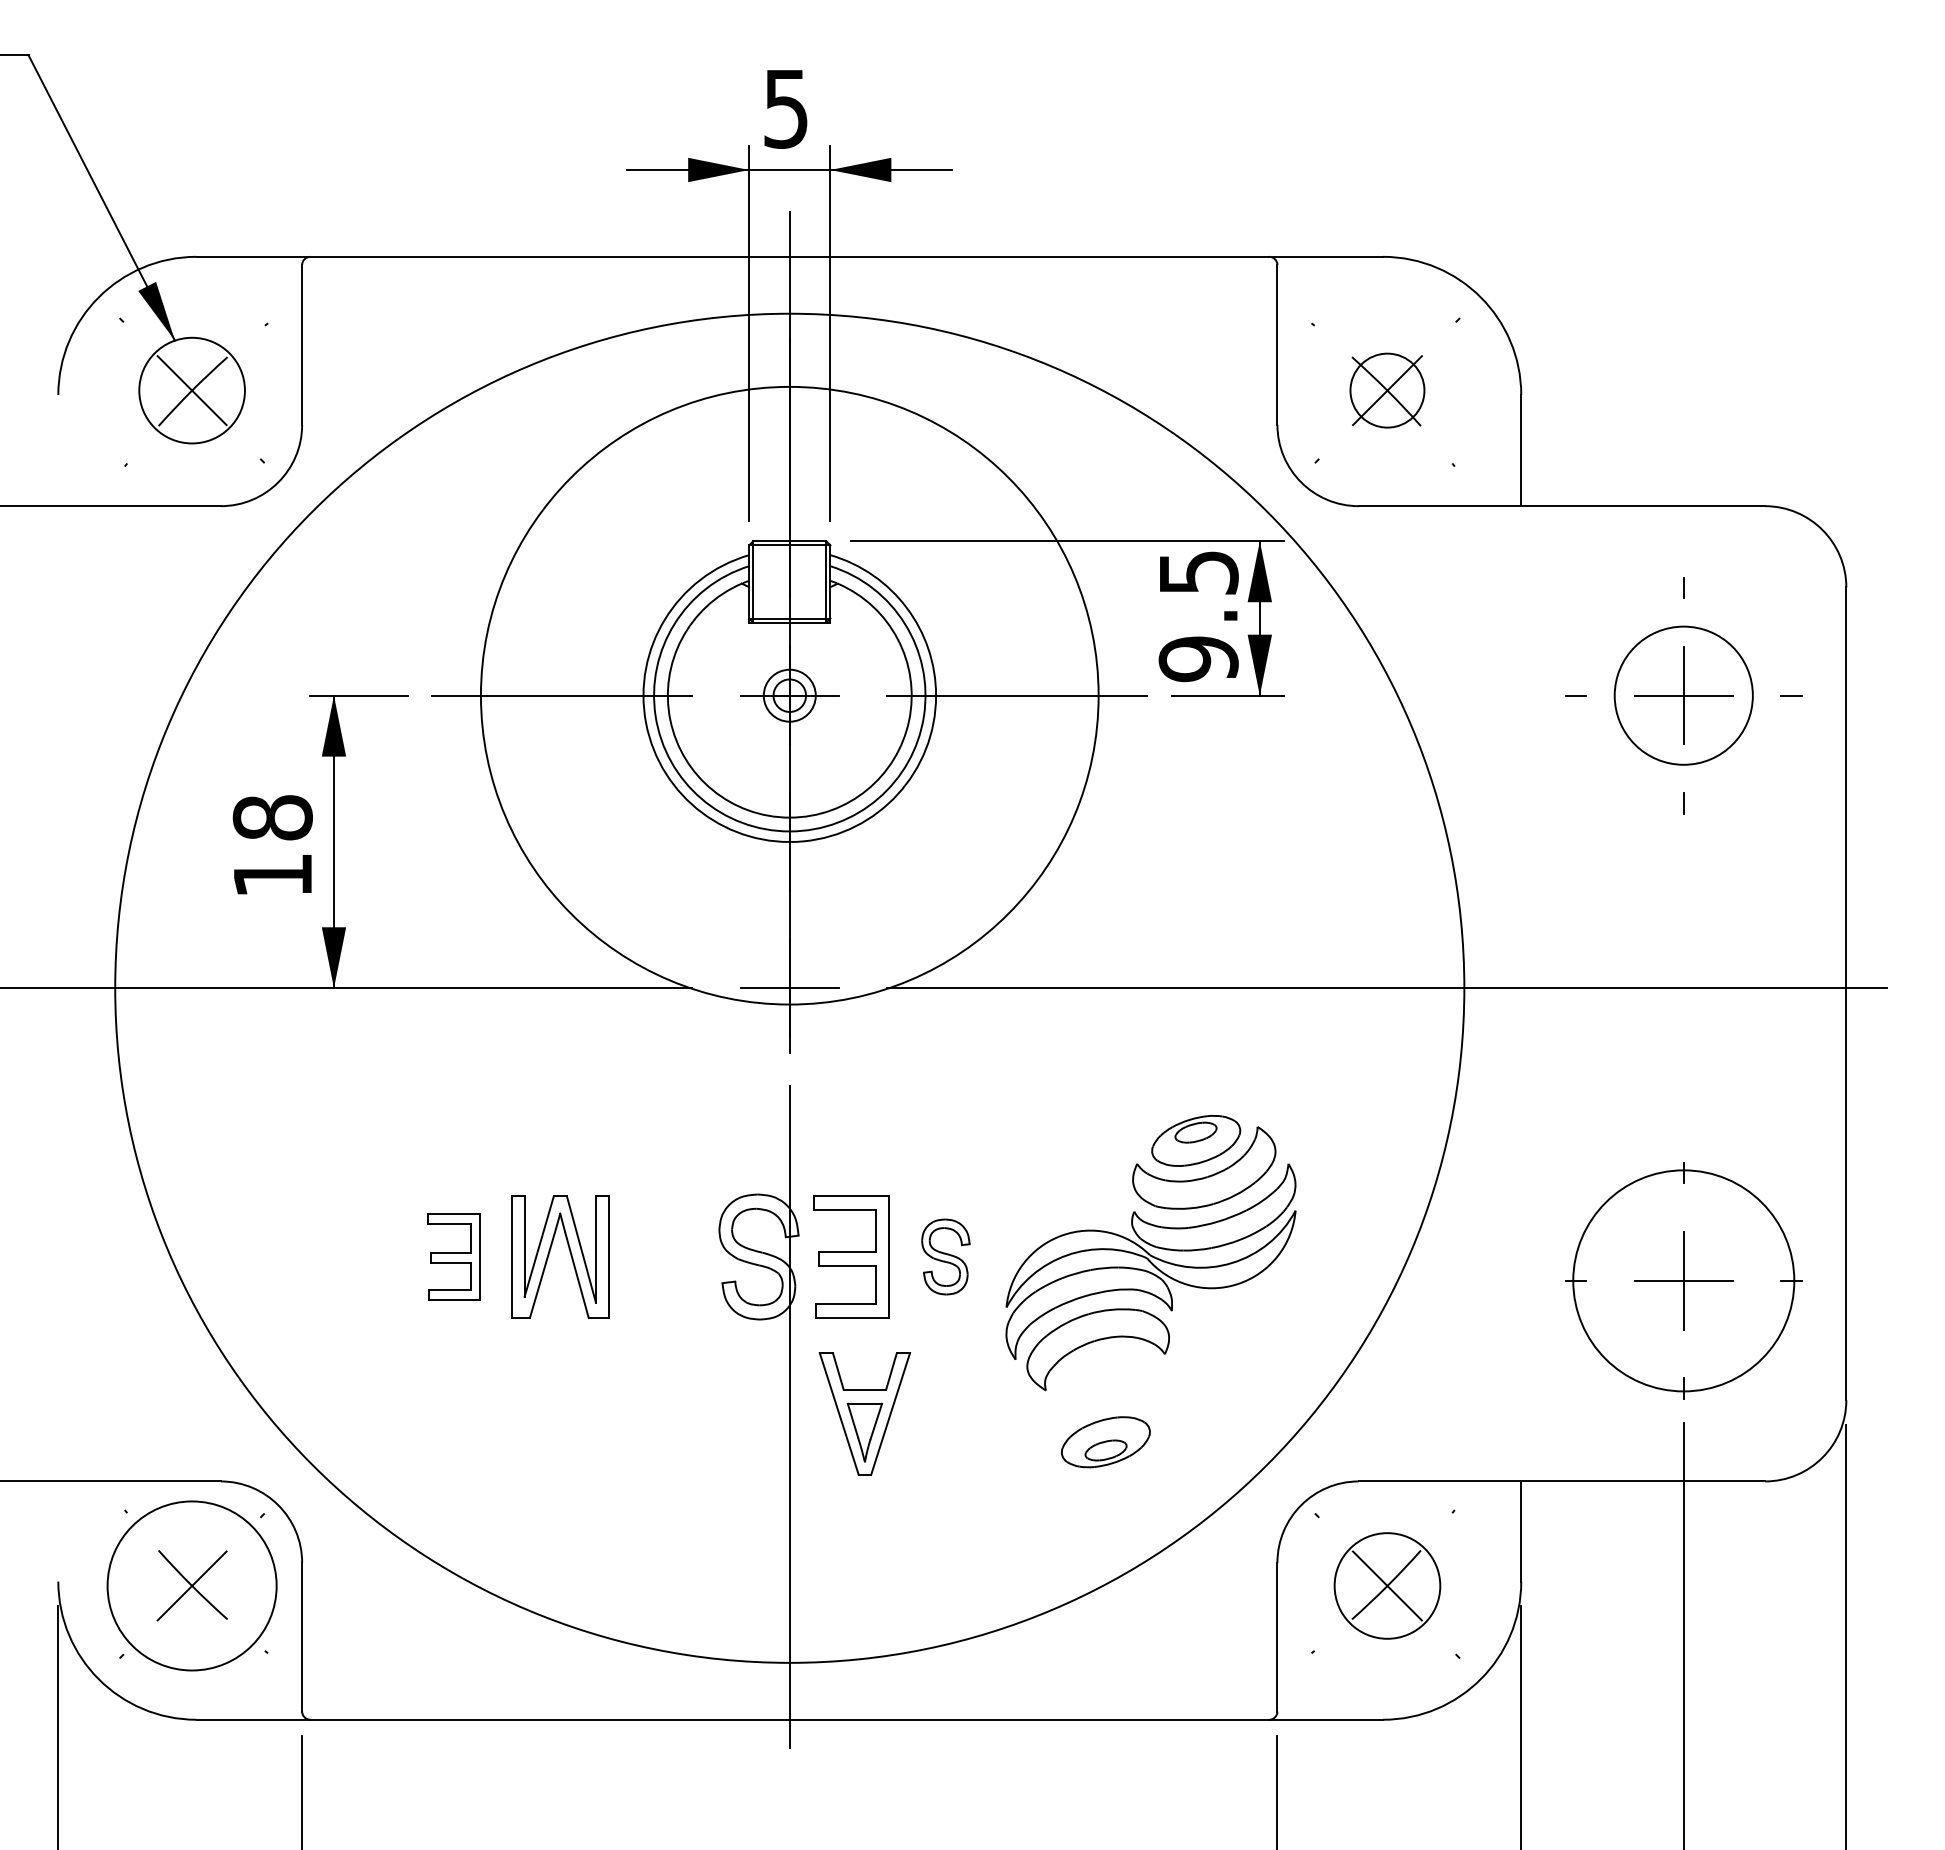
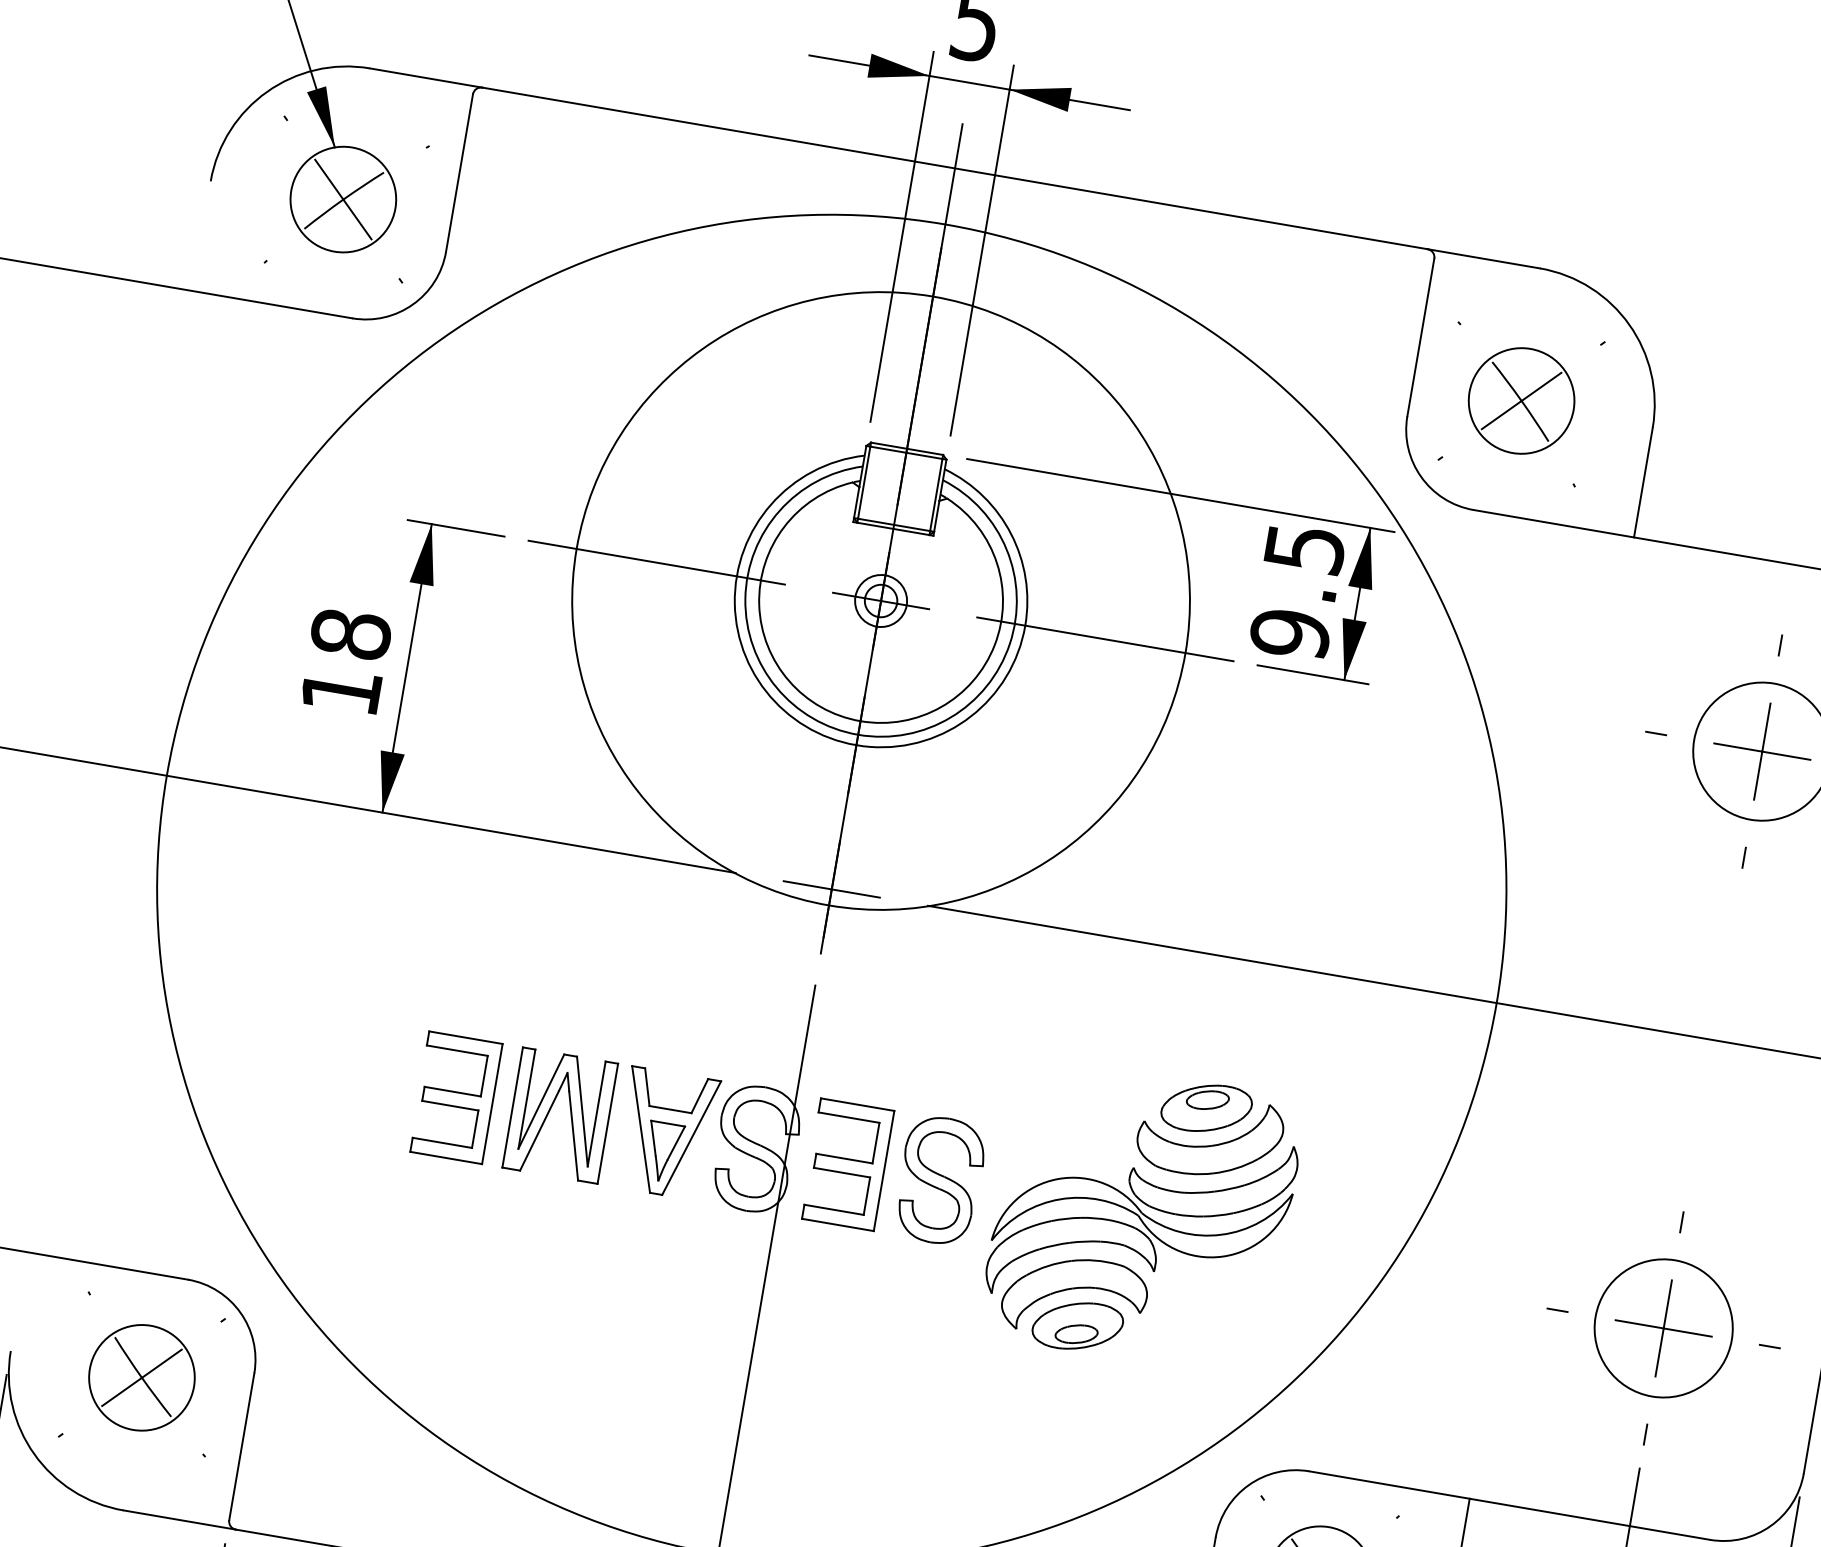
circle: (1387, 390) -> (1521, 400), size x1.43
part: (453, 1256) -> (455, 1097), size x1.43
part: (945, 1256) -> (940, 1180), size x1.67
circle: (1683, 1280) -> (1663, 1328), size x0.62
part: (864, 1413) -> (666, 1133), moved
part: (1105, 1442) -> (1077, 1326), moved
circle: (191, 1585) -> (141, 1377), size x0.62

